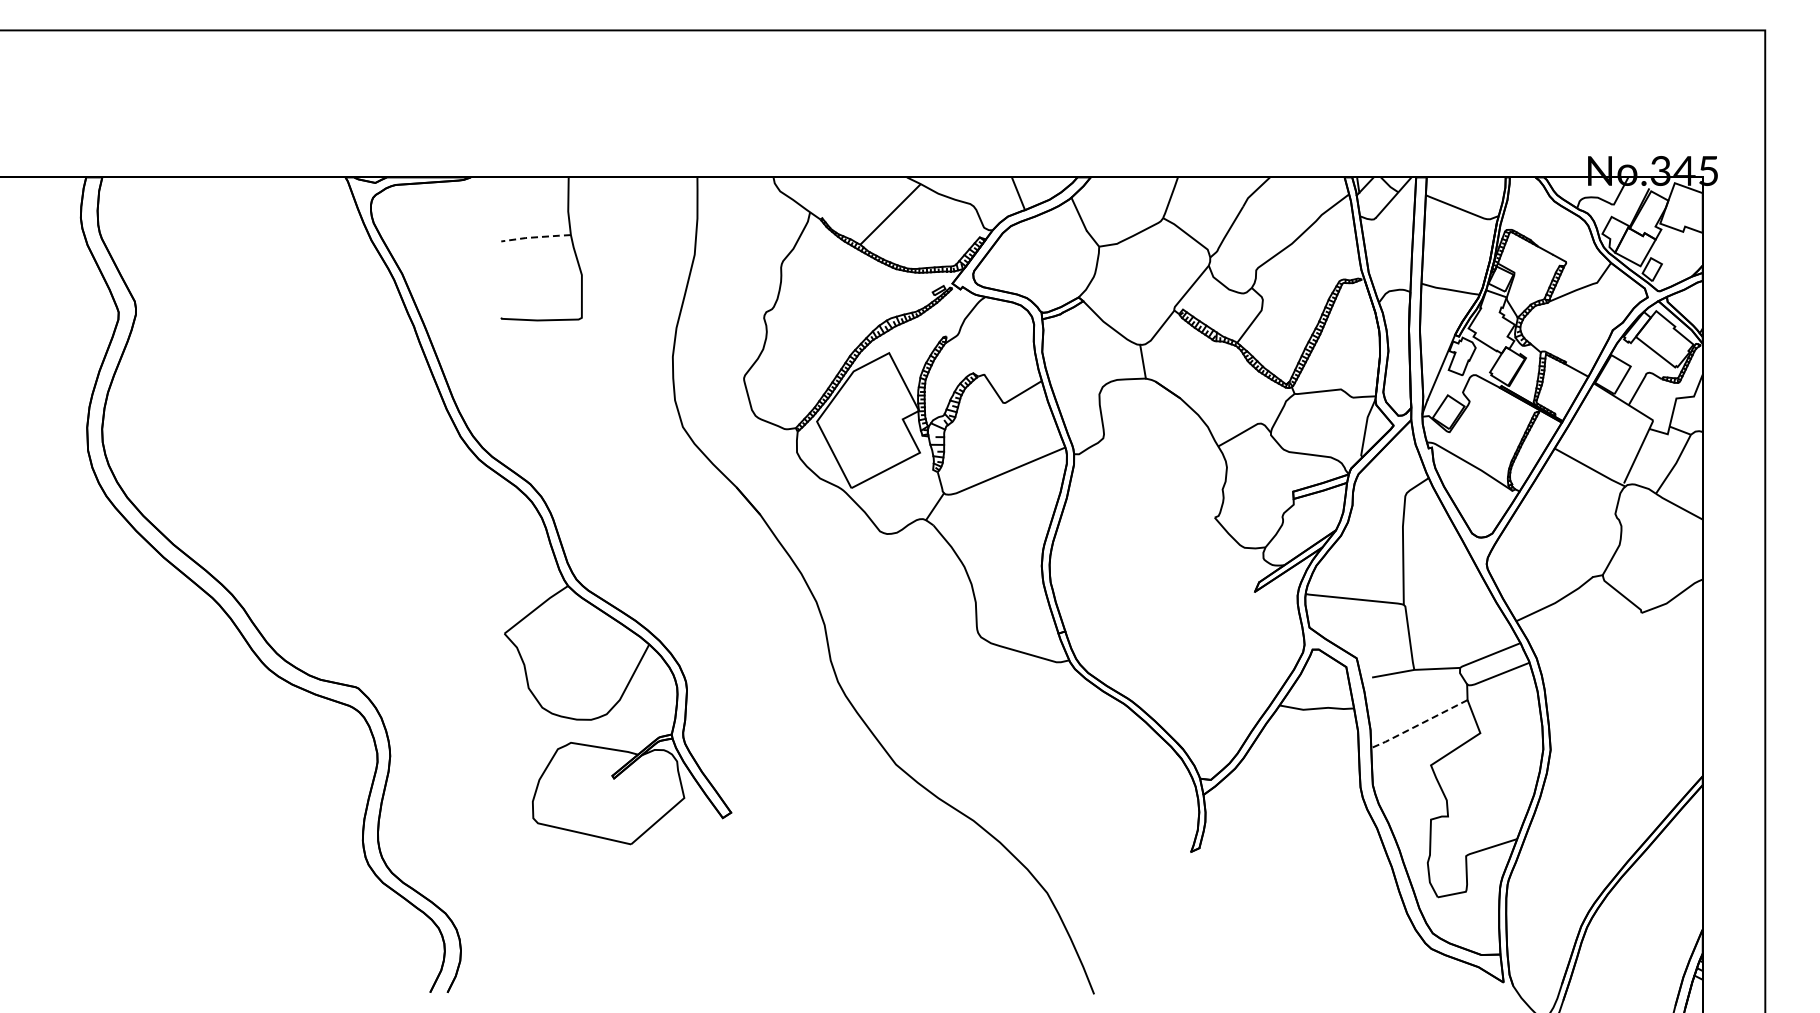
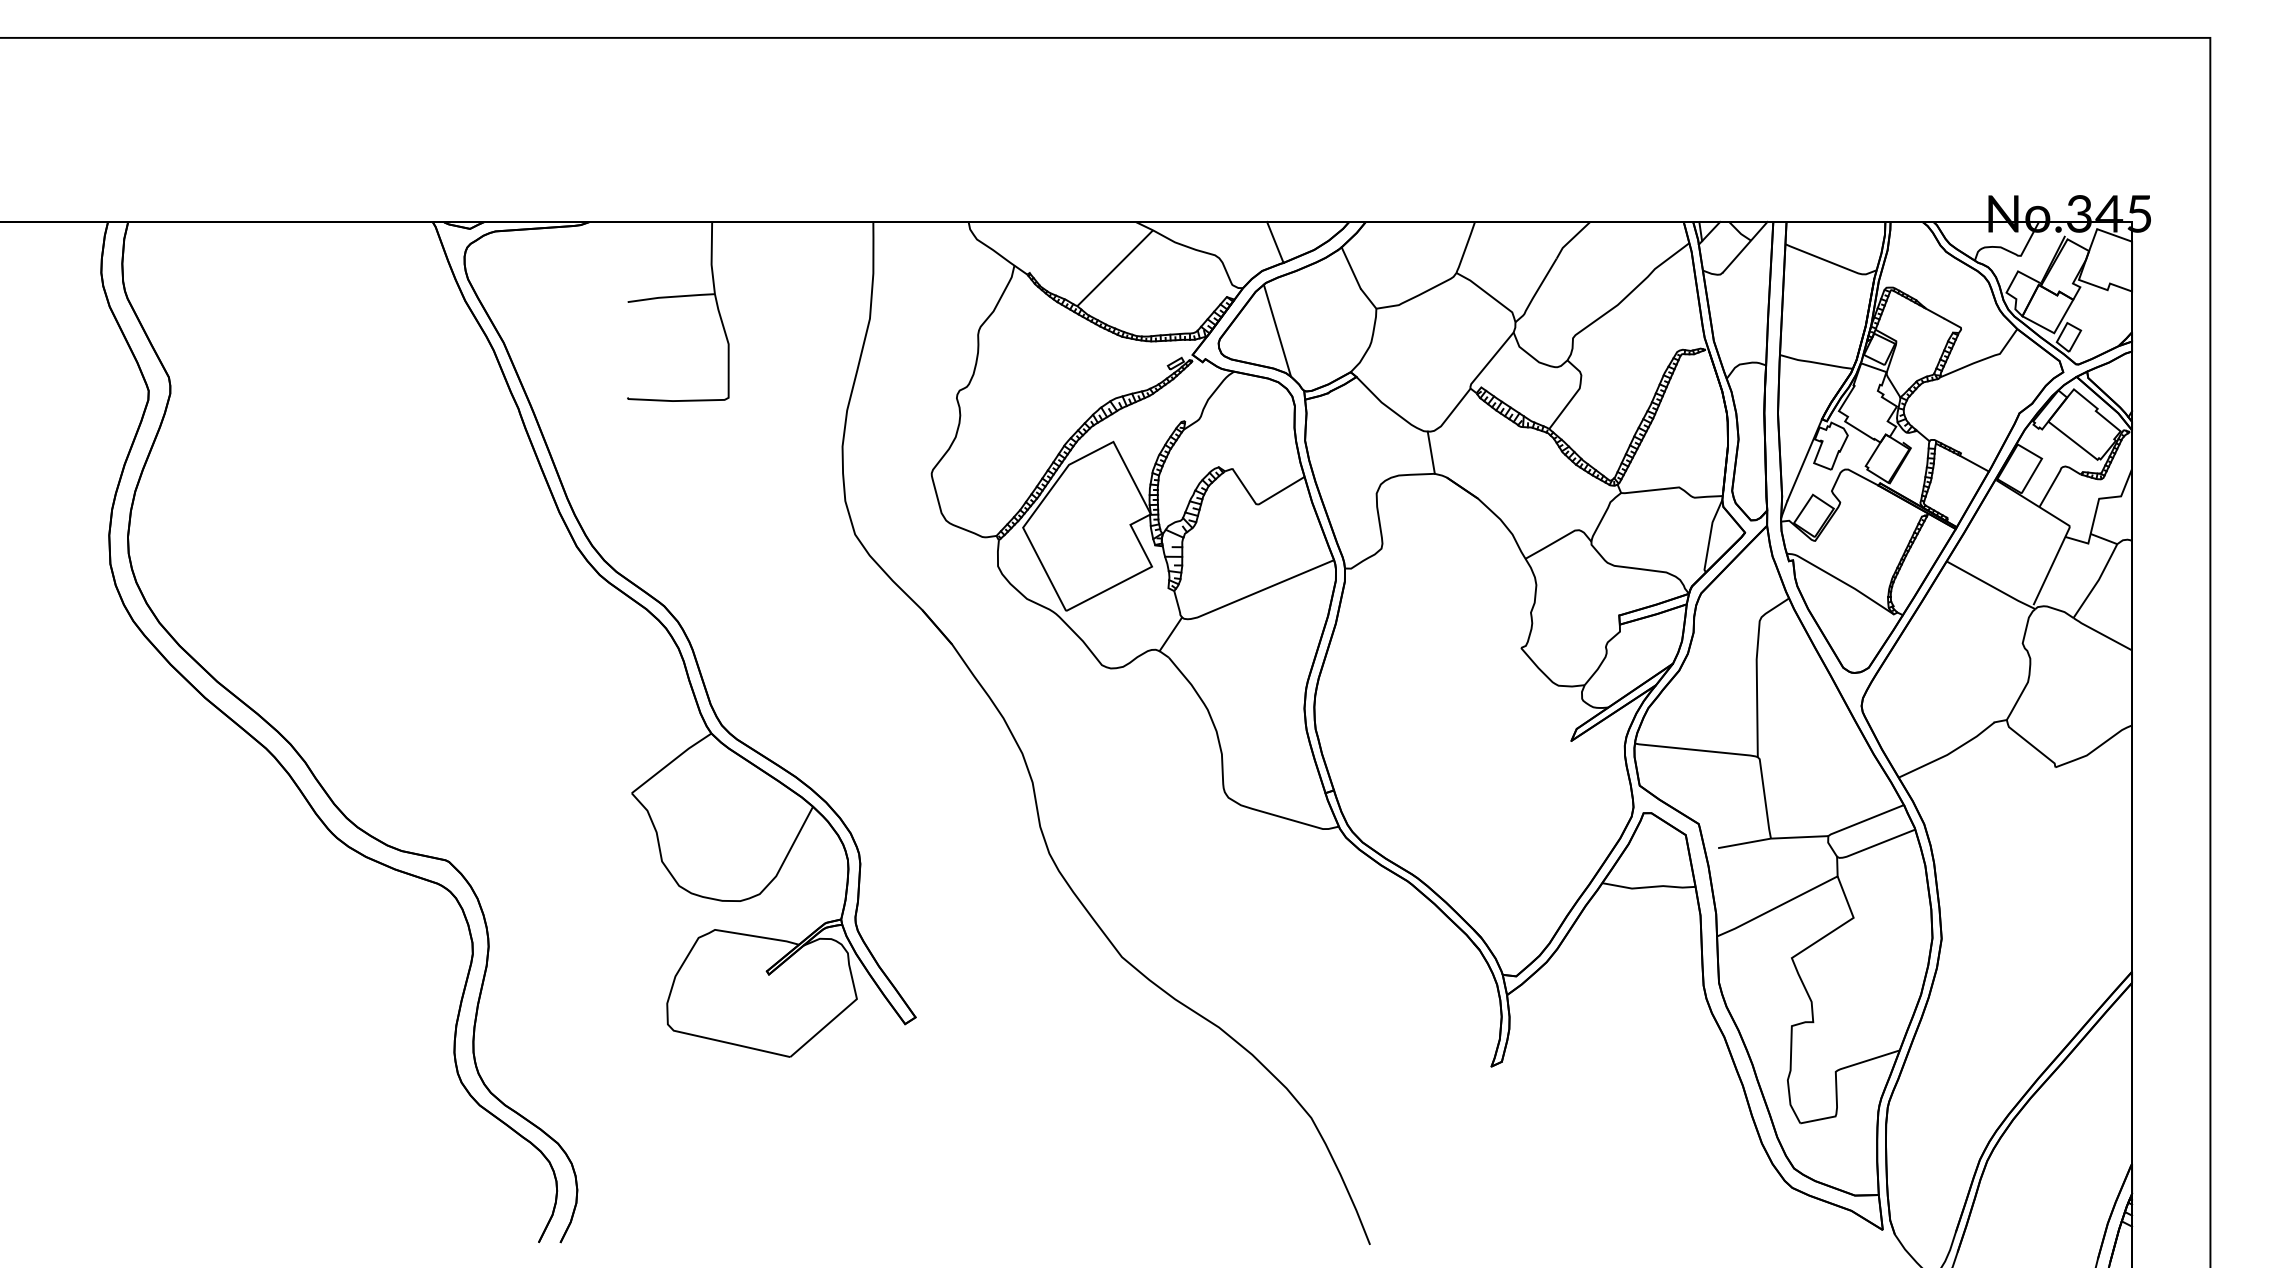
line: (535, 237) -> (670, 297), dashed -> solid
line: (1020, 264) -> (1277, 330), added
line: (1418, 725) -> (1776, 908), dashed -> solid

